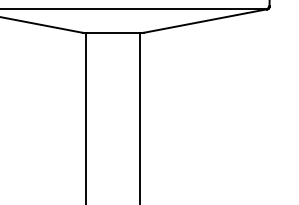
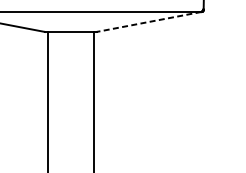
line: (205, 21) -> (149, 22), solid -> dashed

